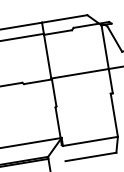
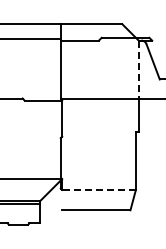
line: (105, 47) -> (138, 70), solid -> dashed
line: (90, 141) -> (99, 189), solid -> dashed

